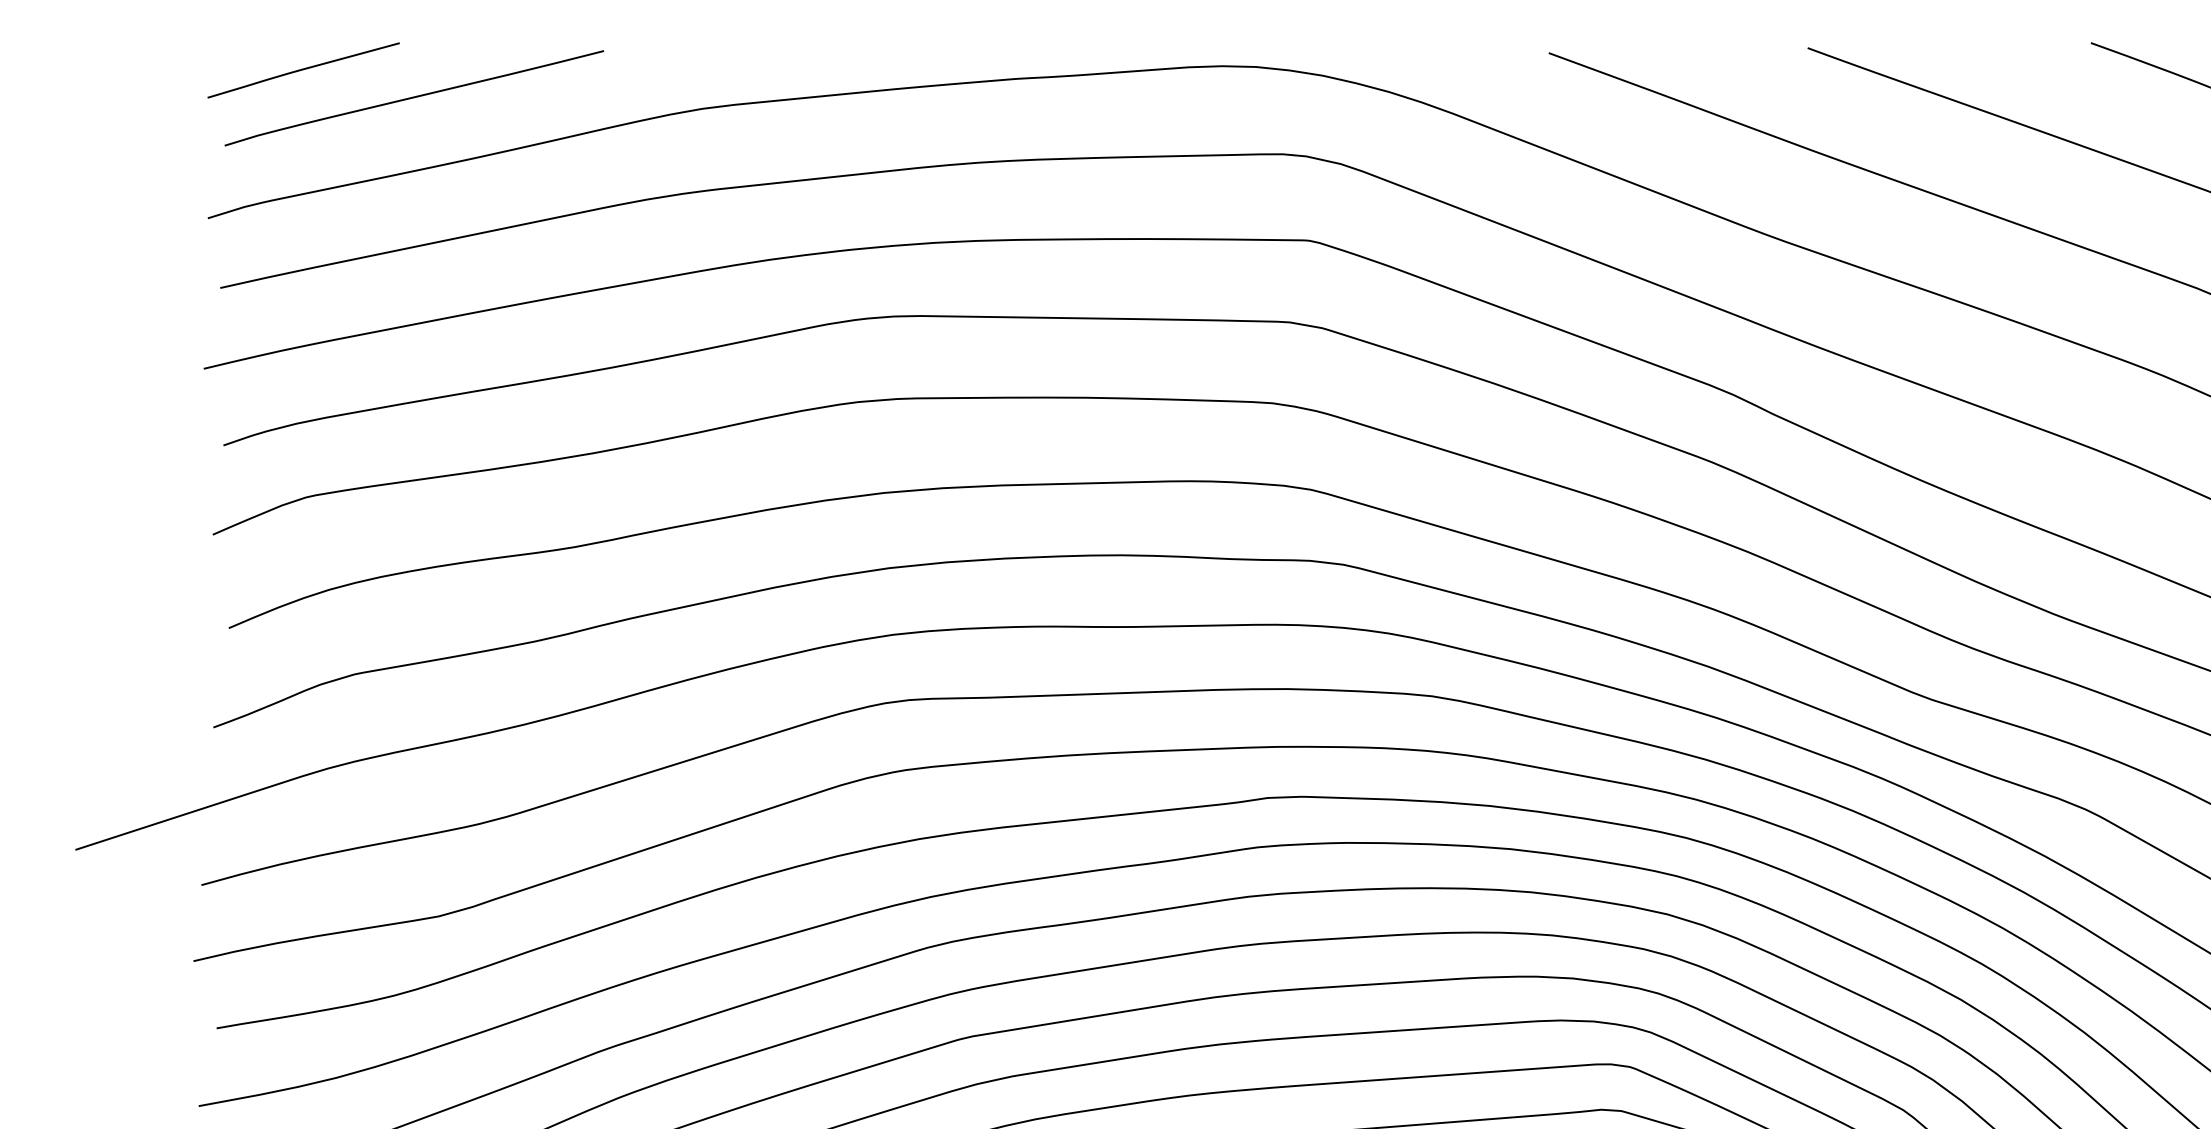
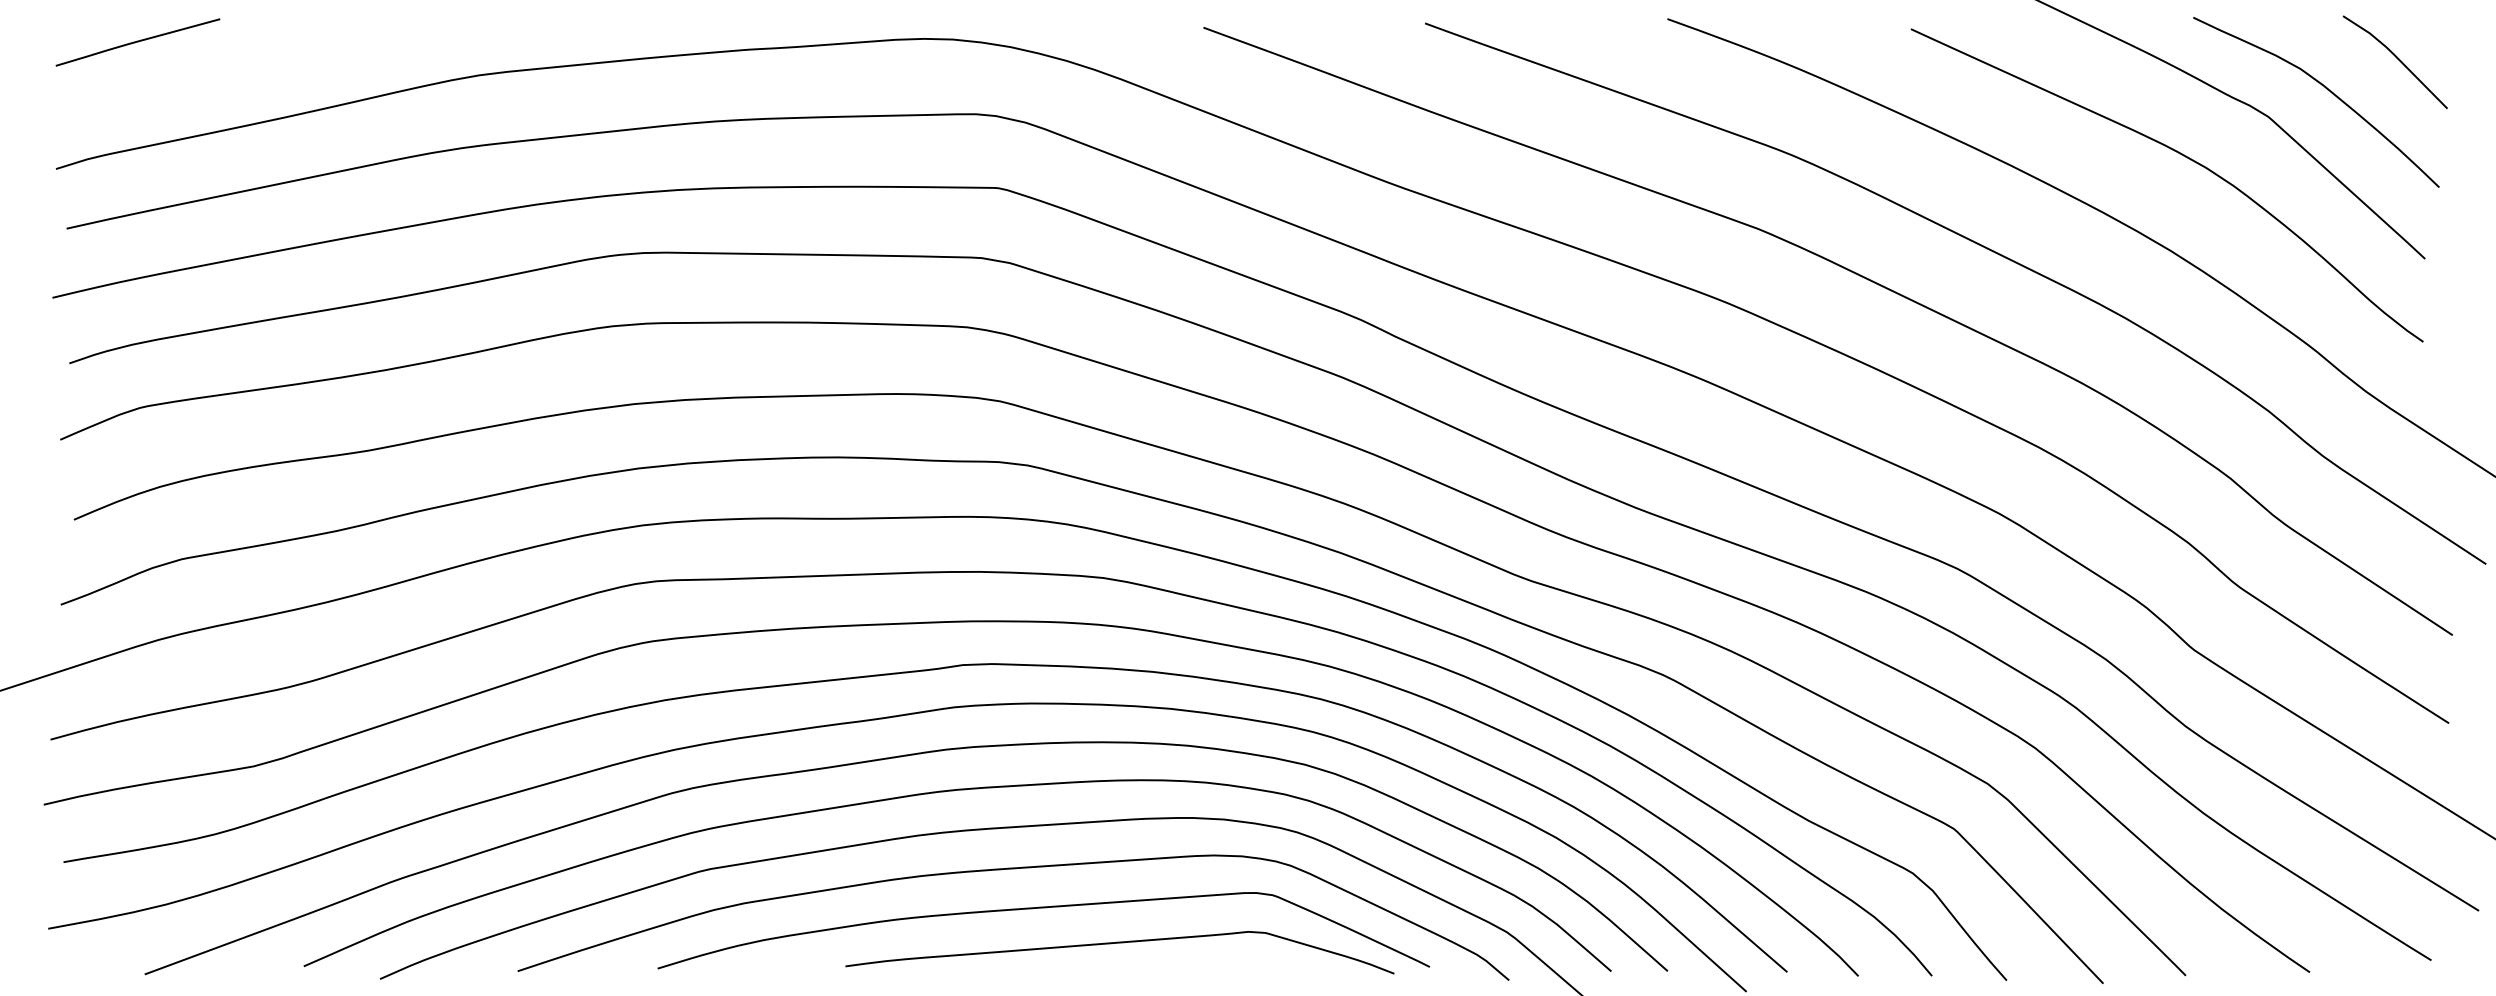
curve: (414, 98) -> (232, 66), removed

